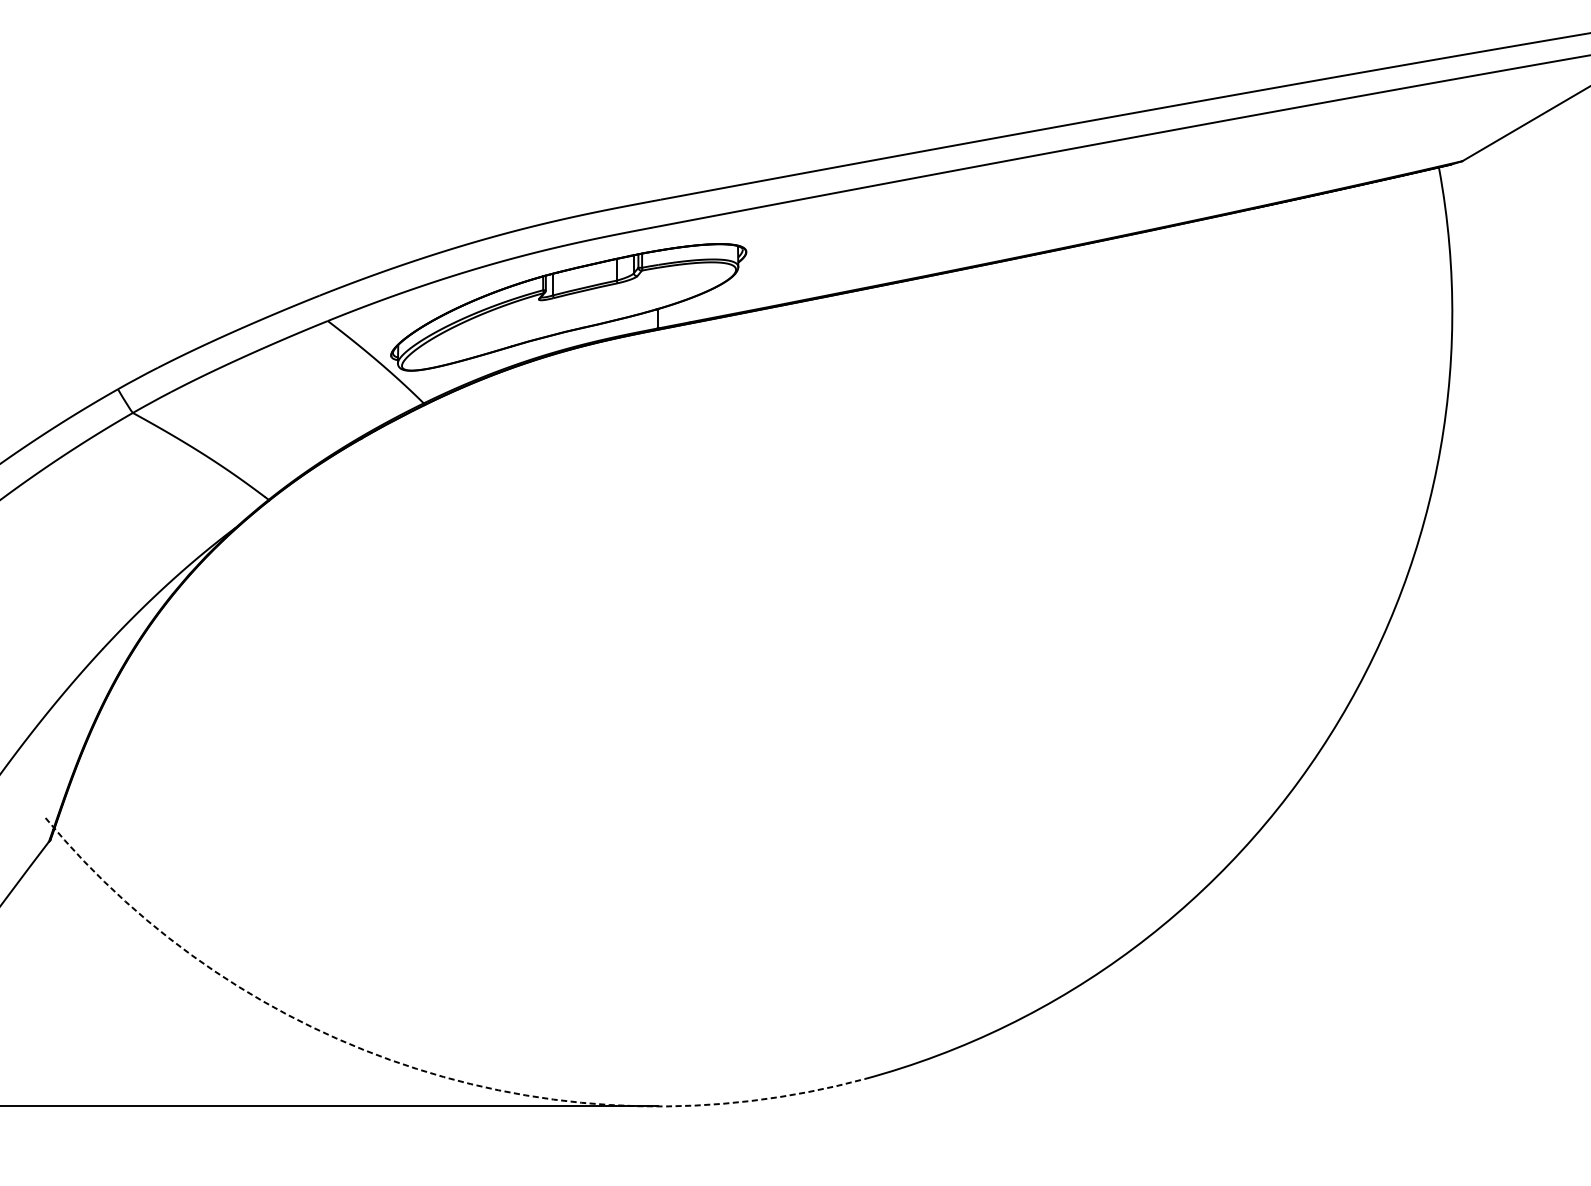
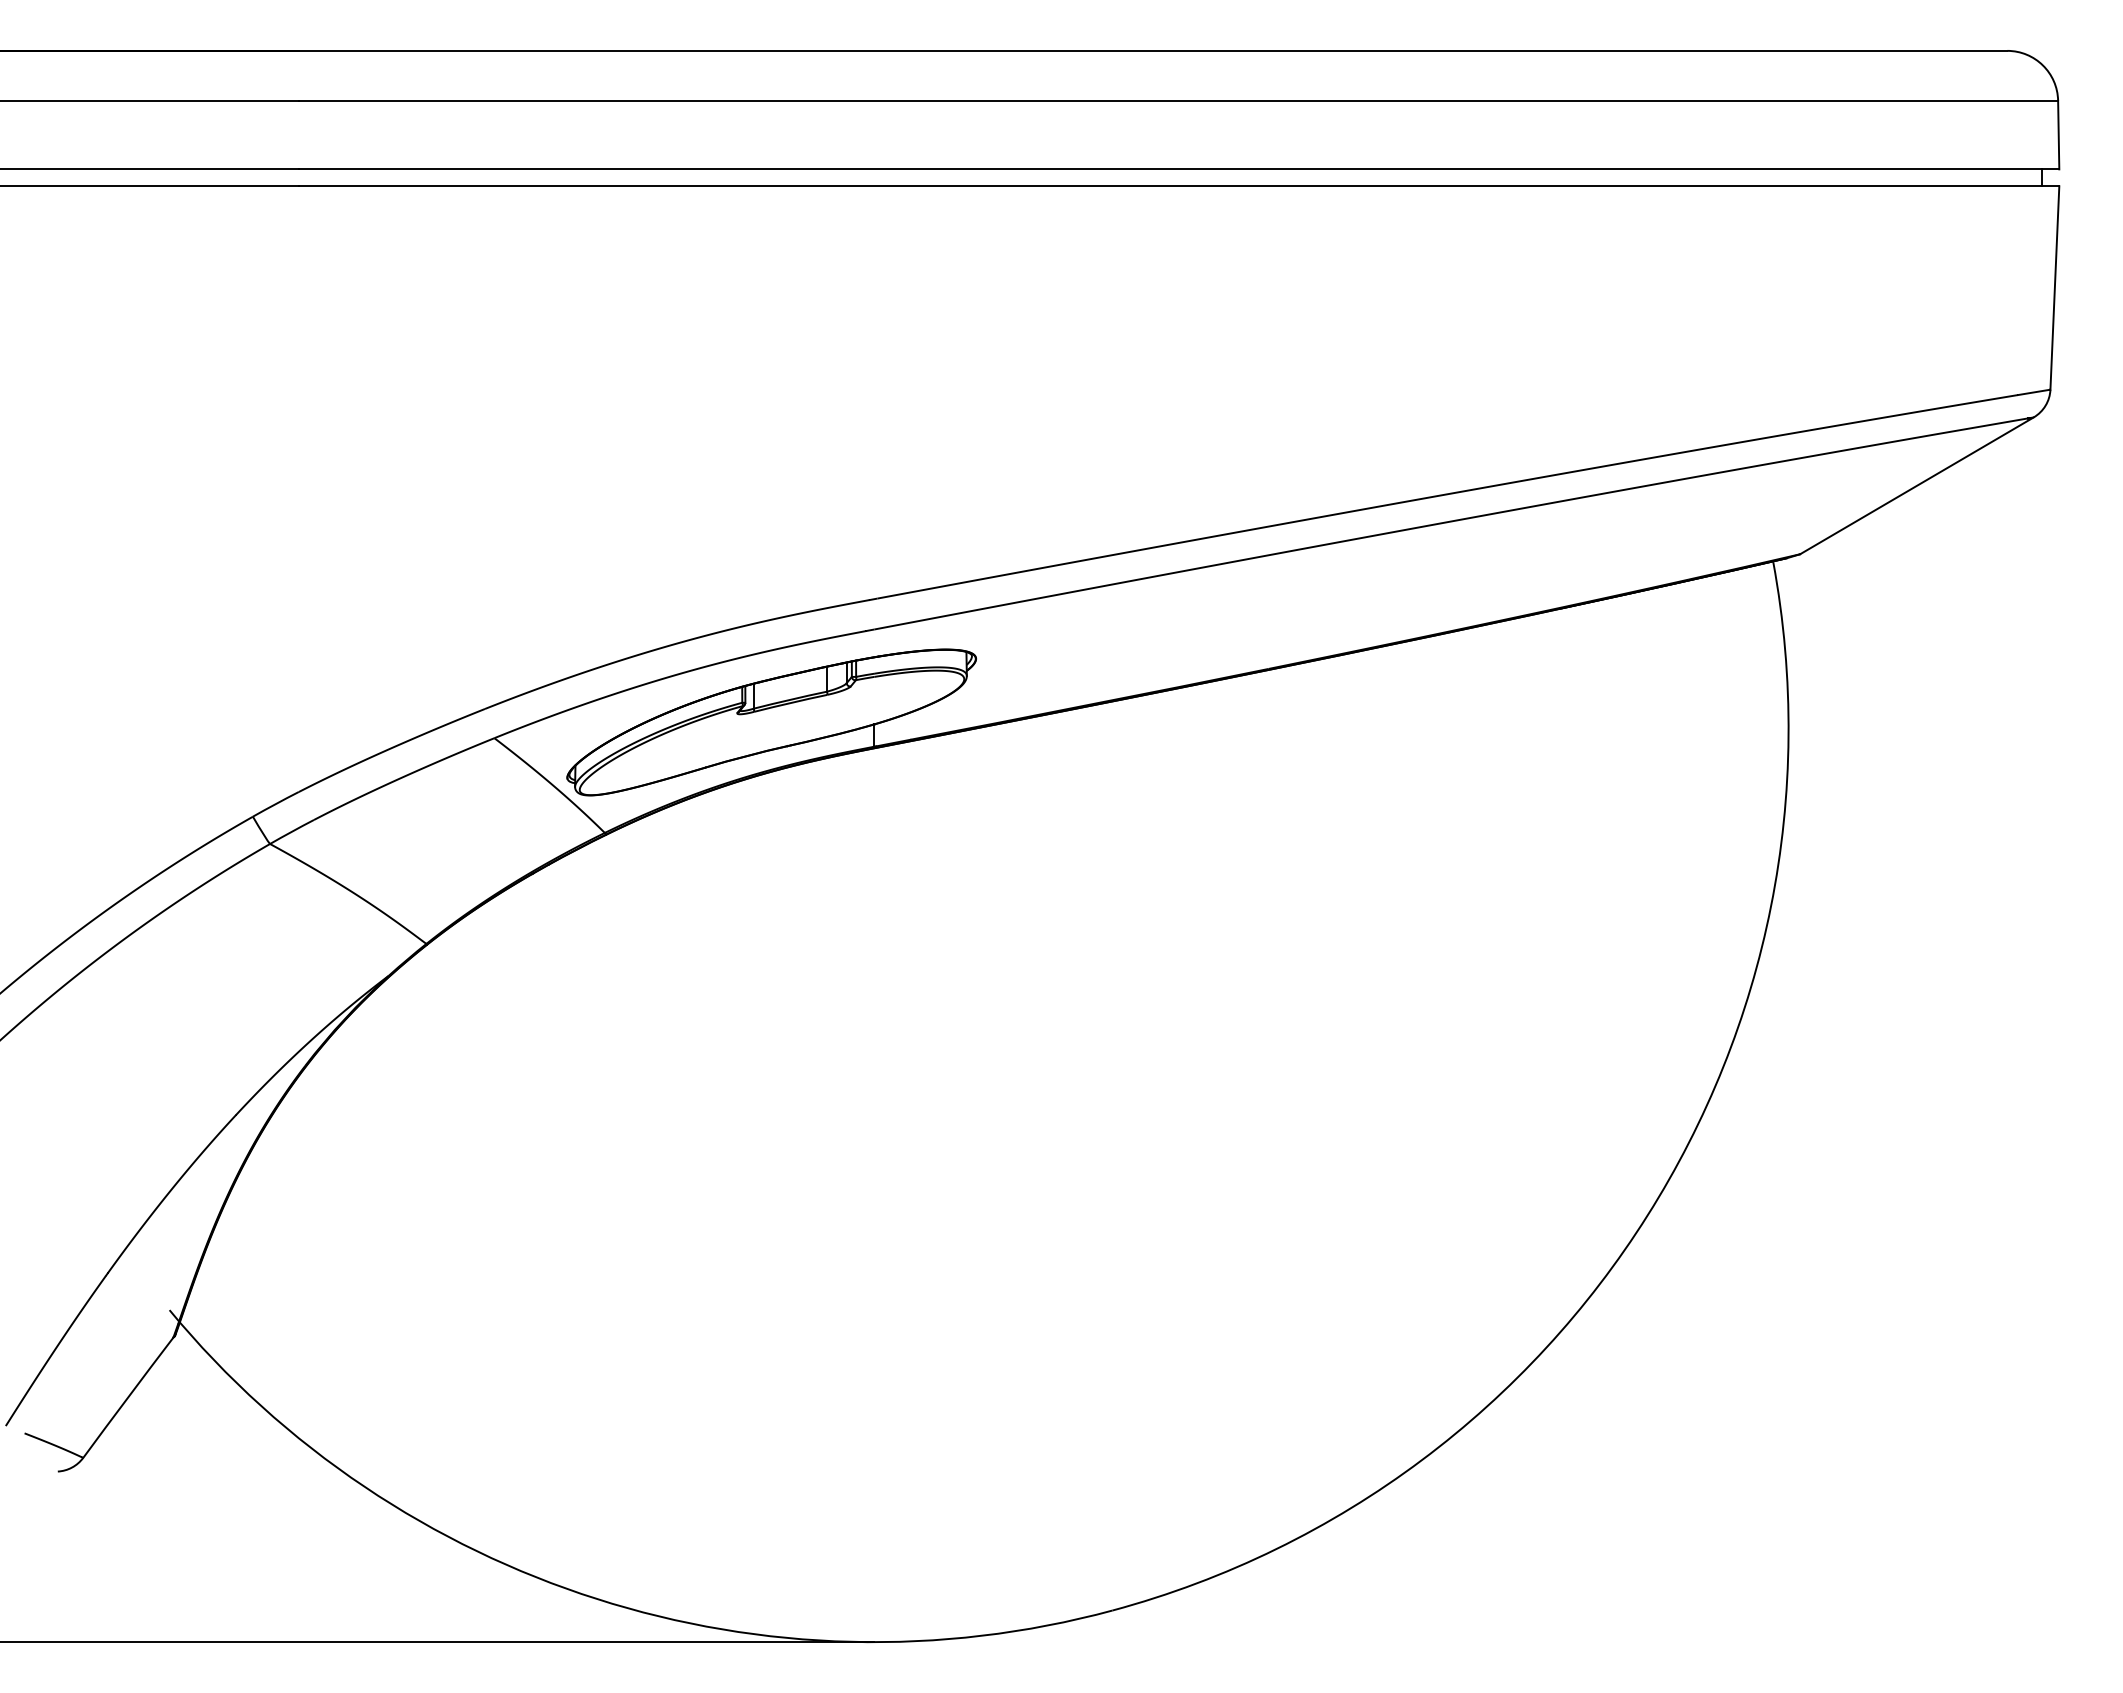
arc: (416, 1068) -> (596, 1598), dashed -> solid

